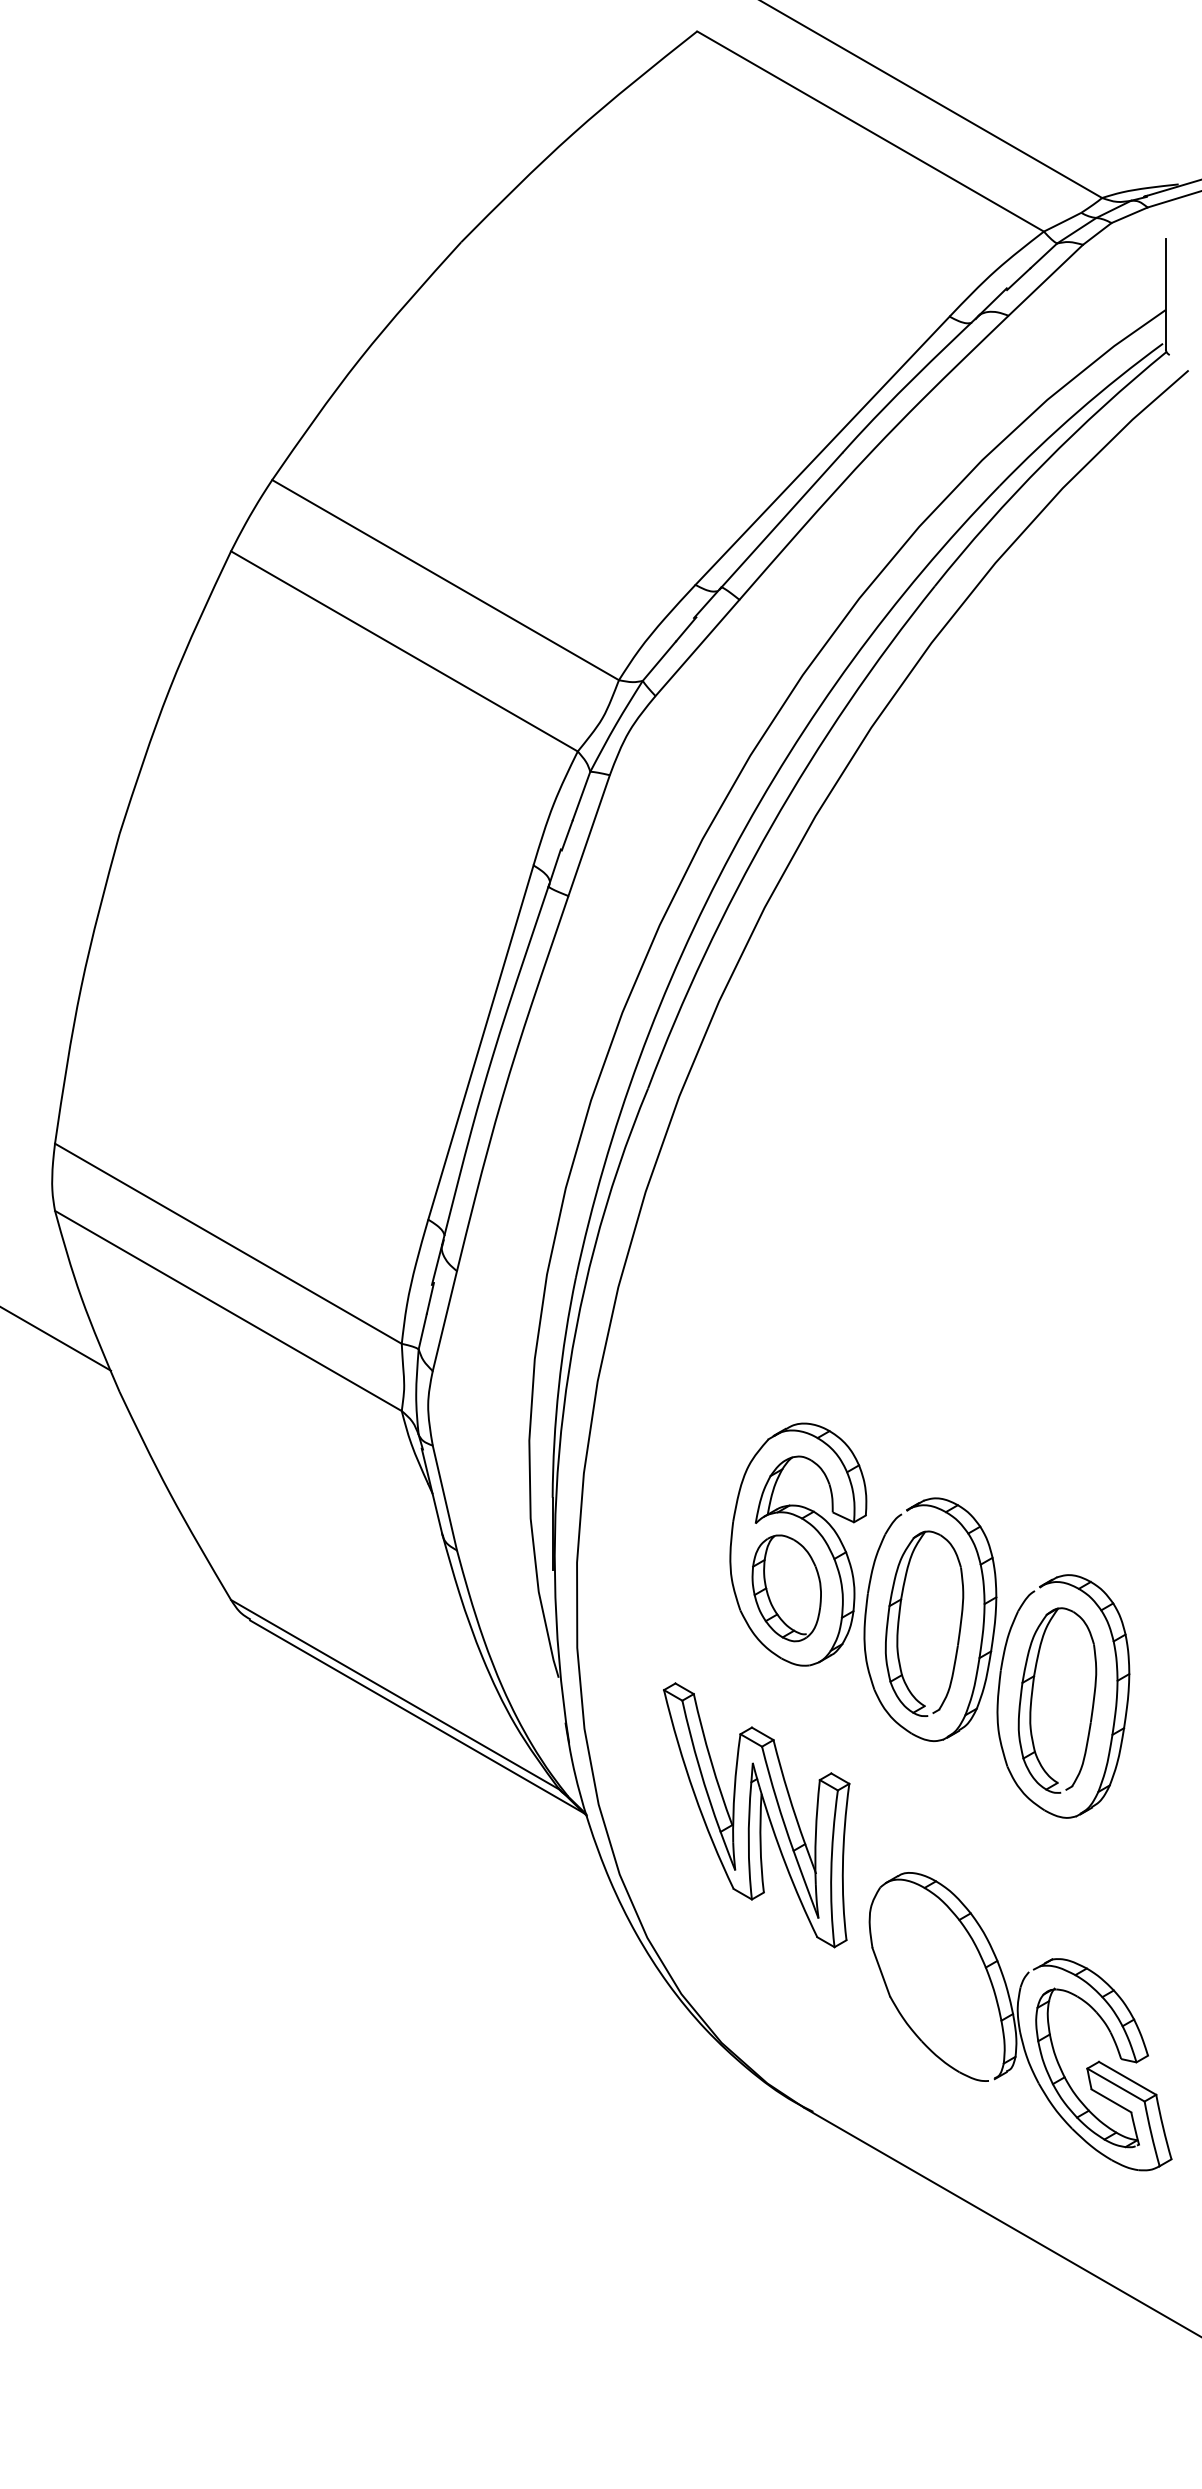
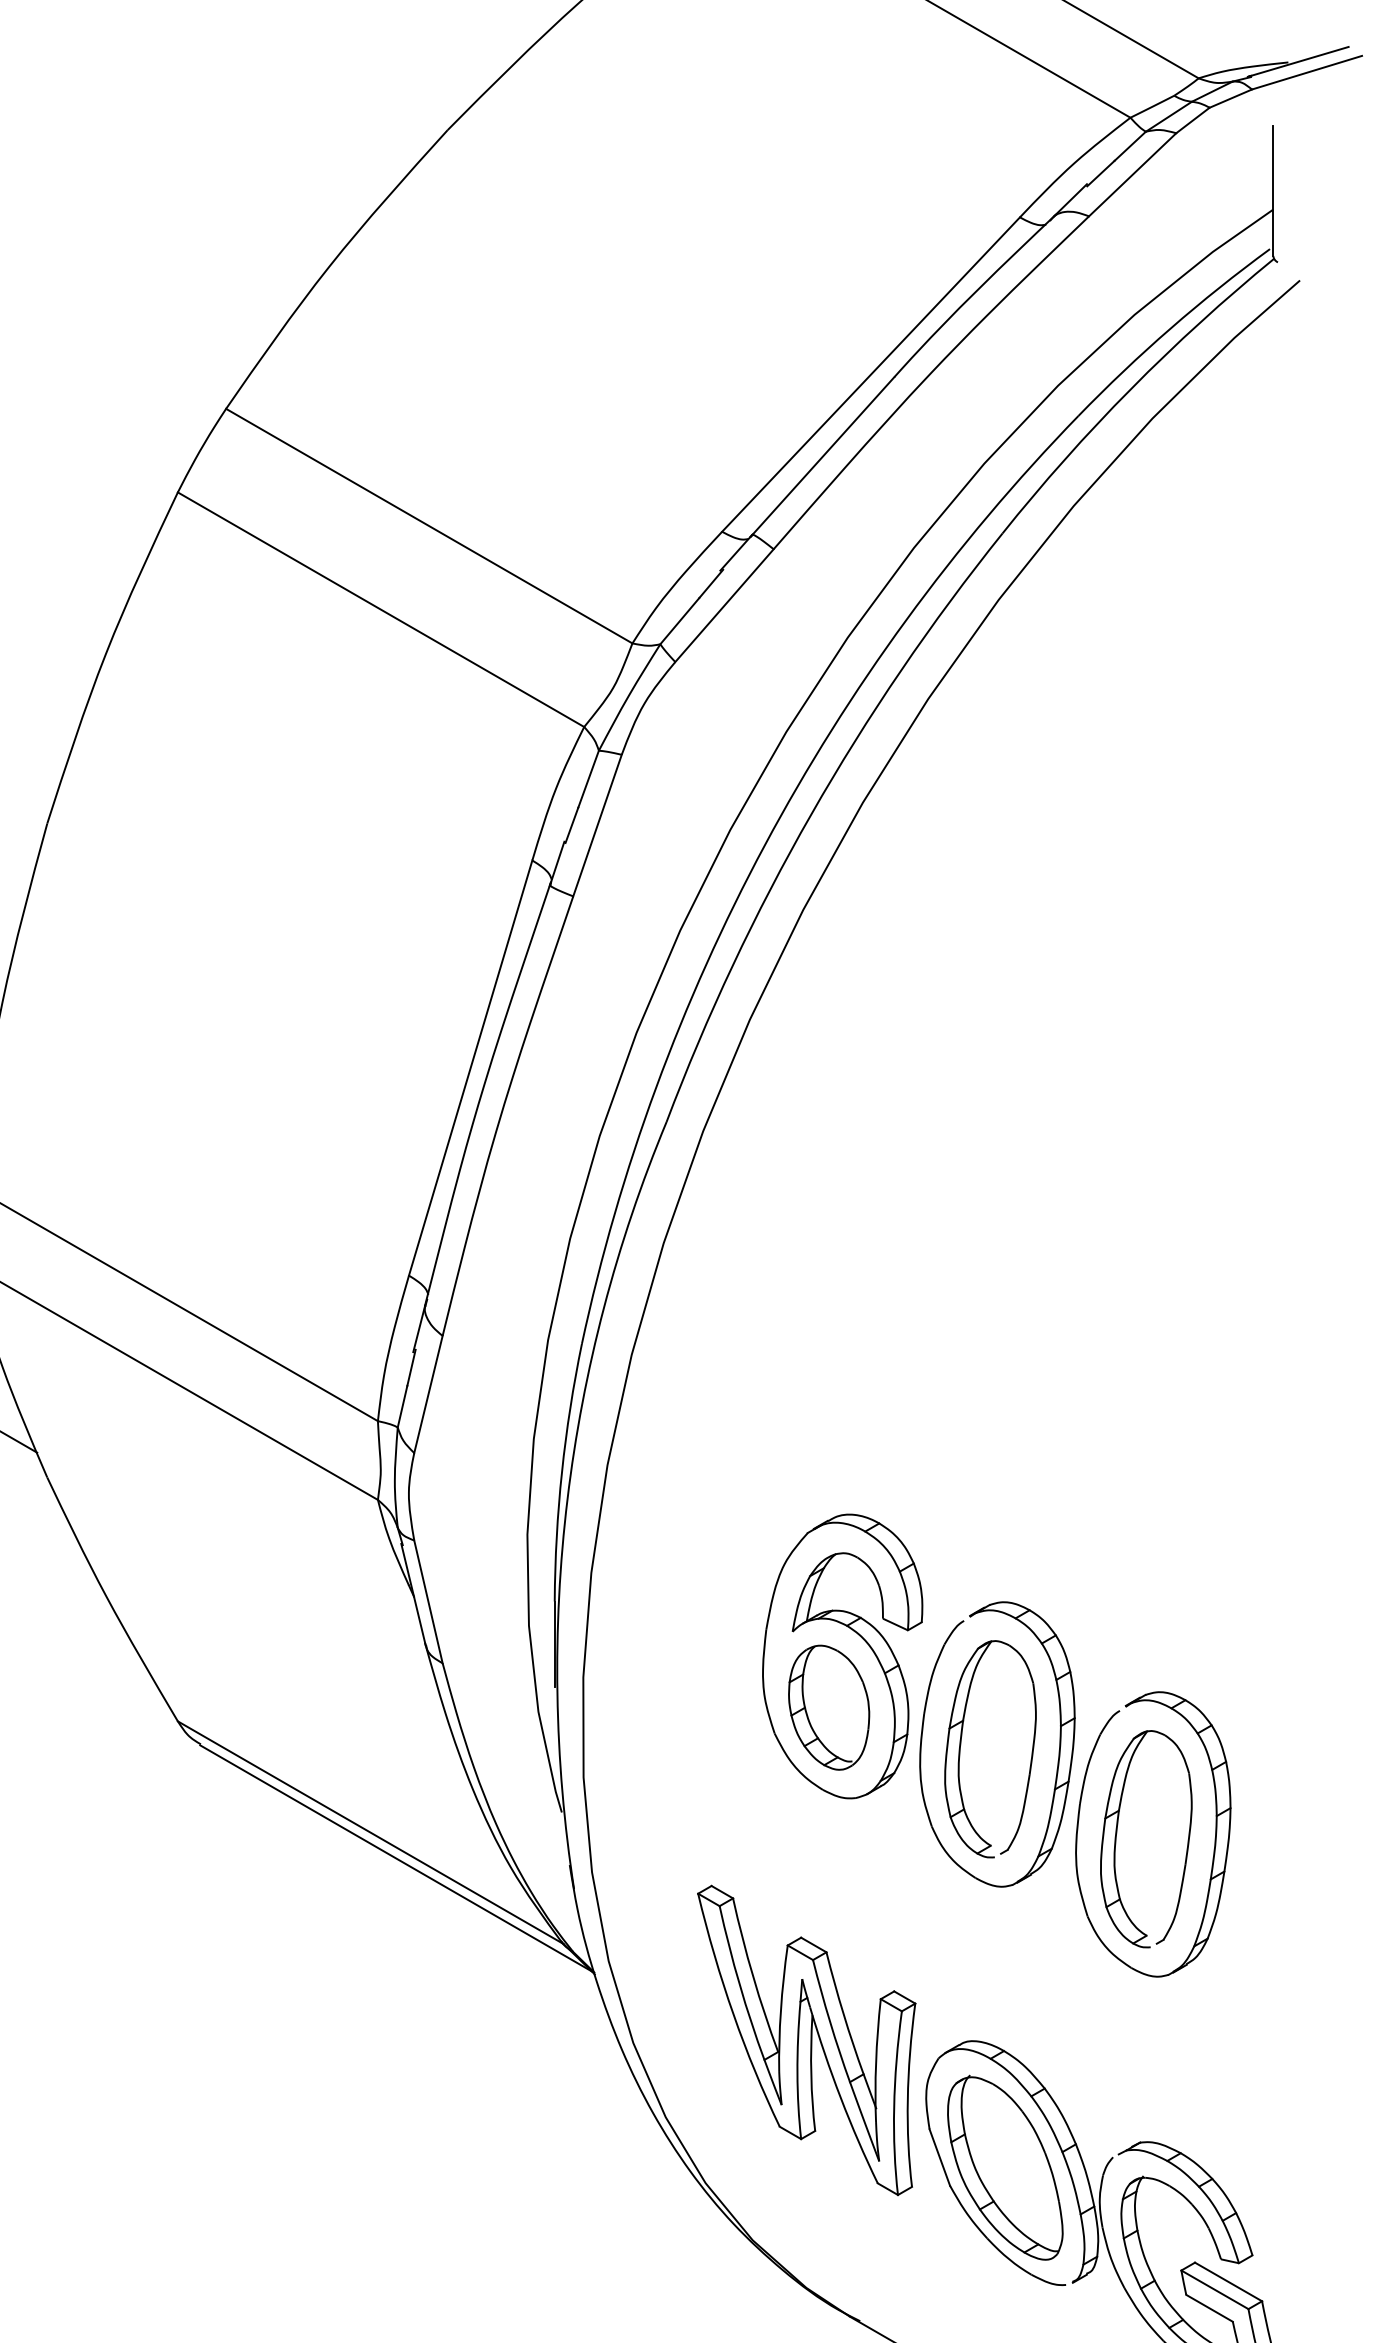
part: (756, 1815) -> (806, 2040), moved
part: (936, 1980) -> (1004, 2167), added

